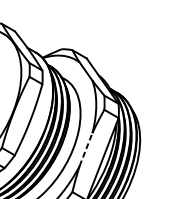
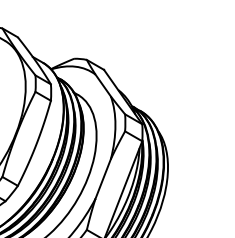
line: (86, 149) -> (103, 178), dashed -> solid

